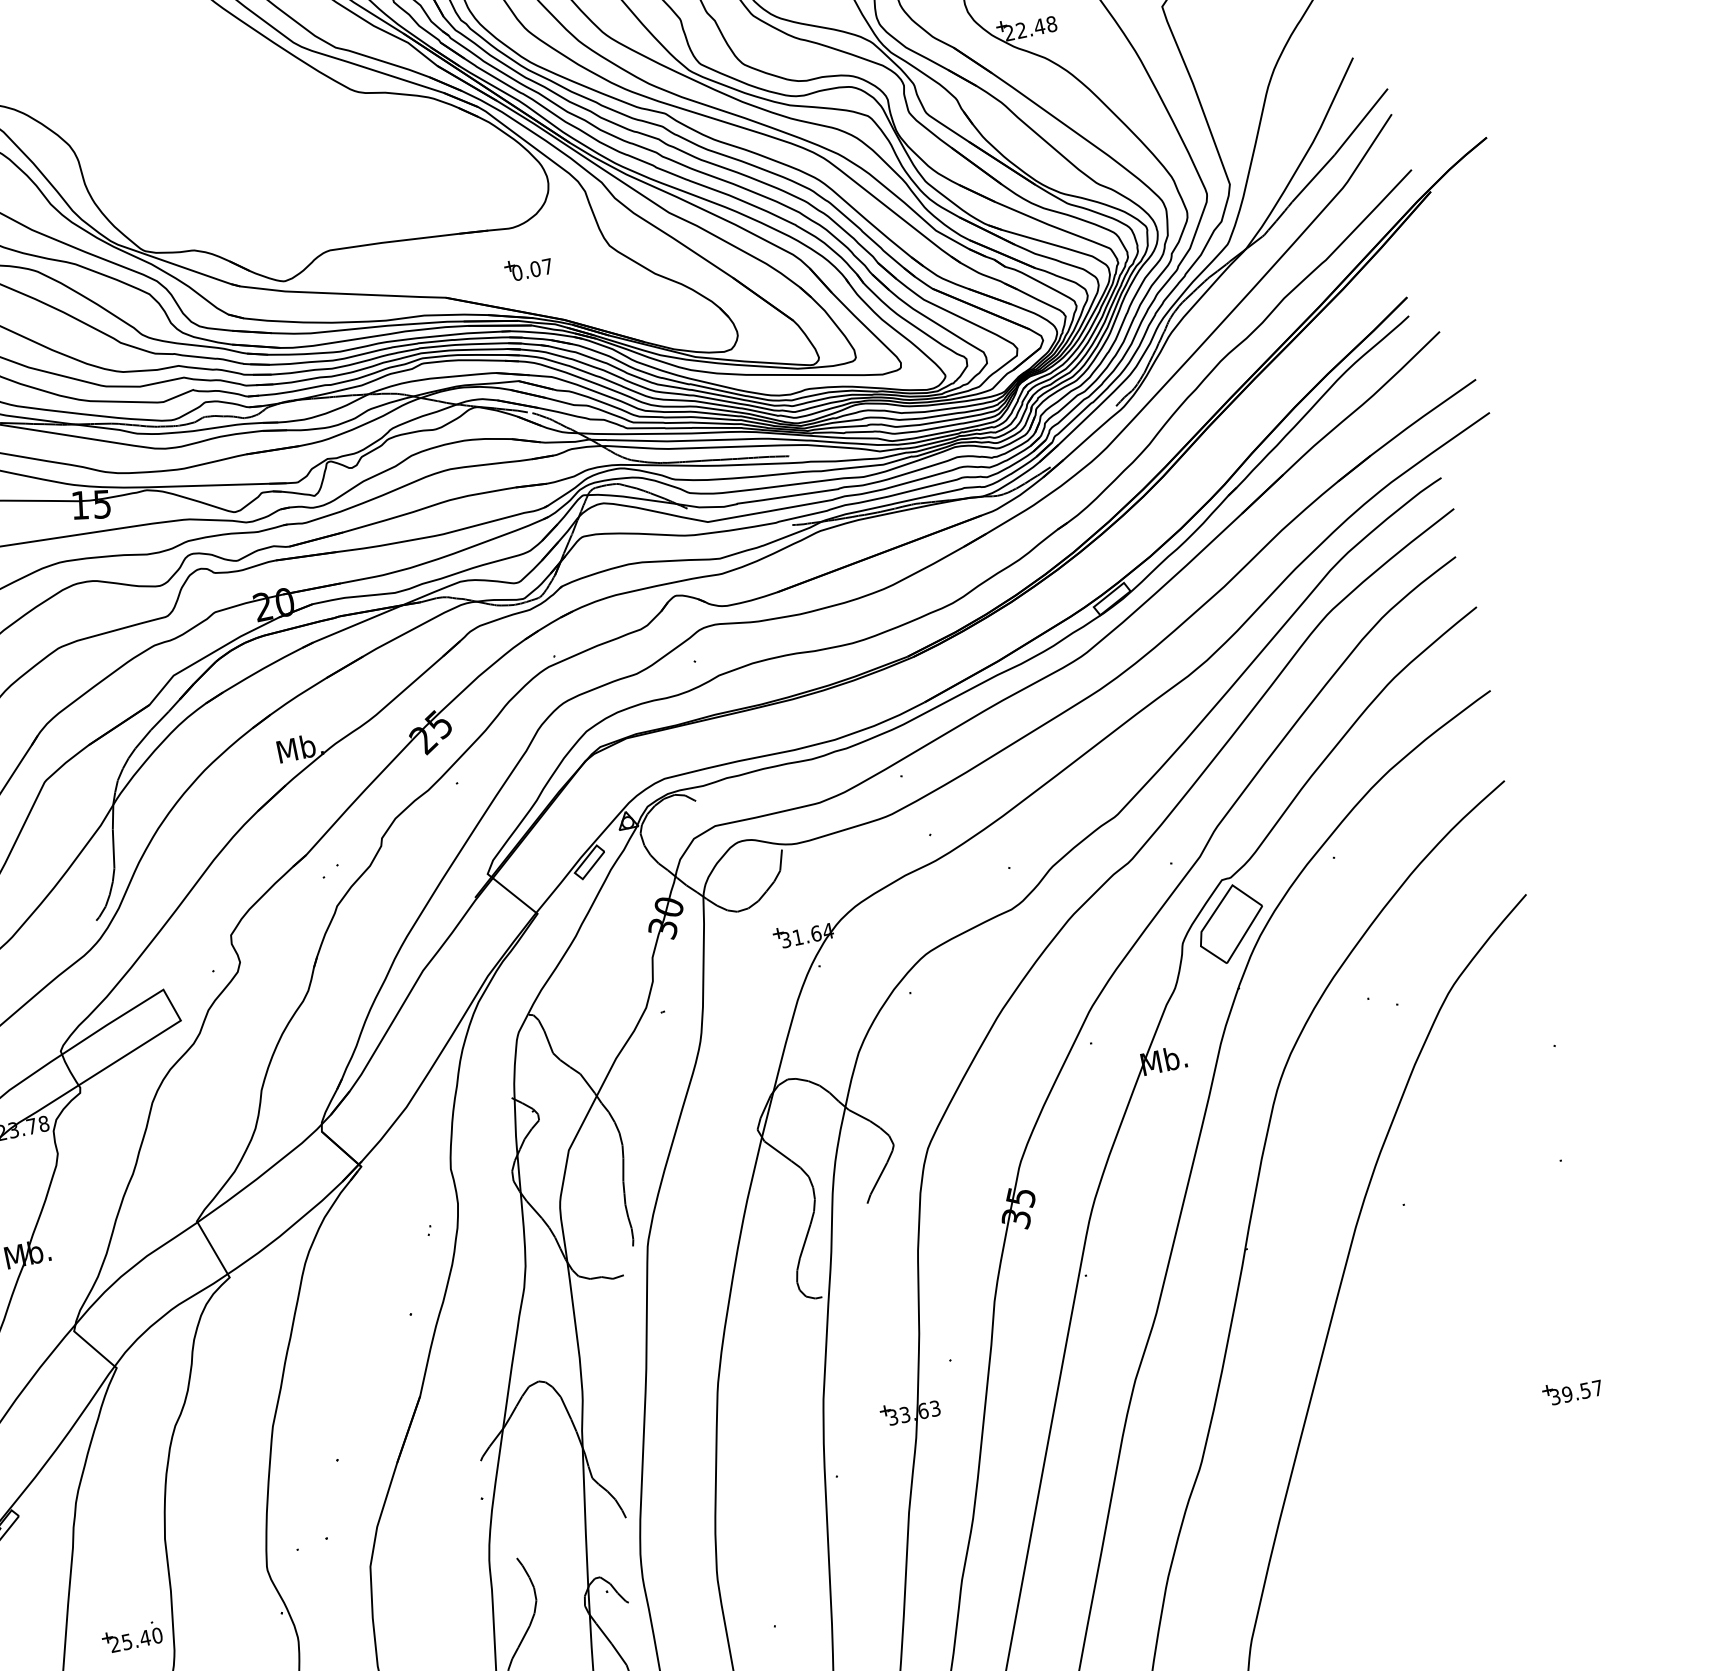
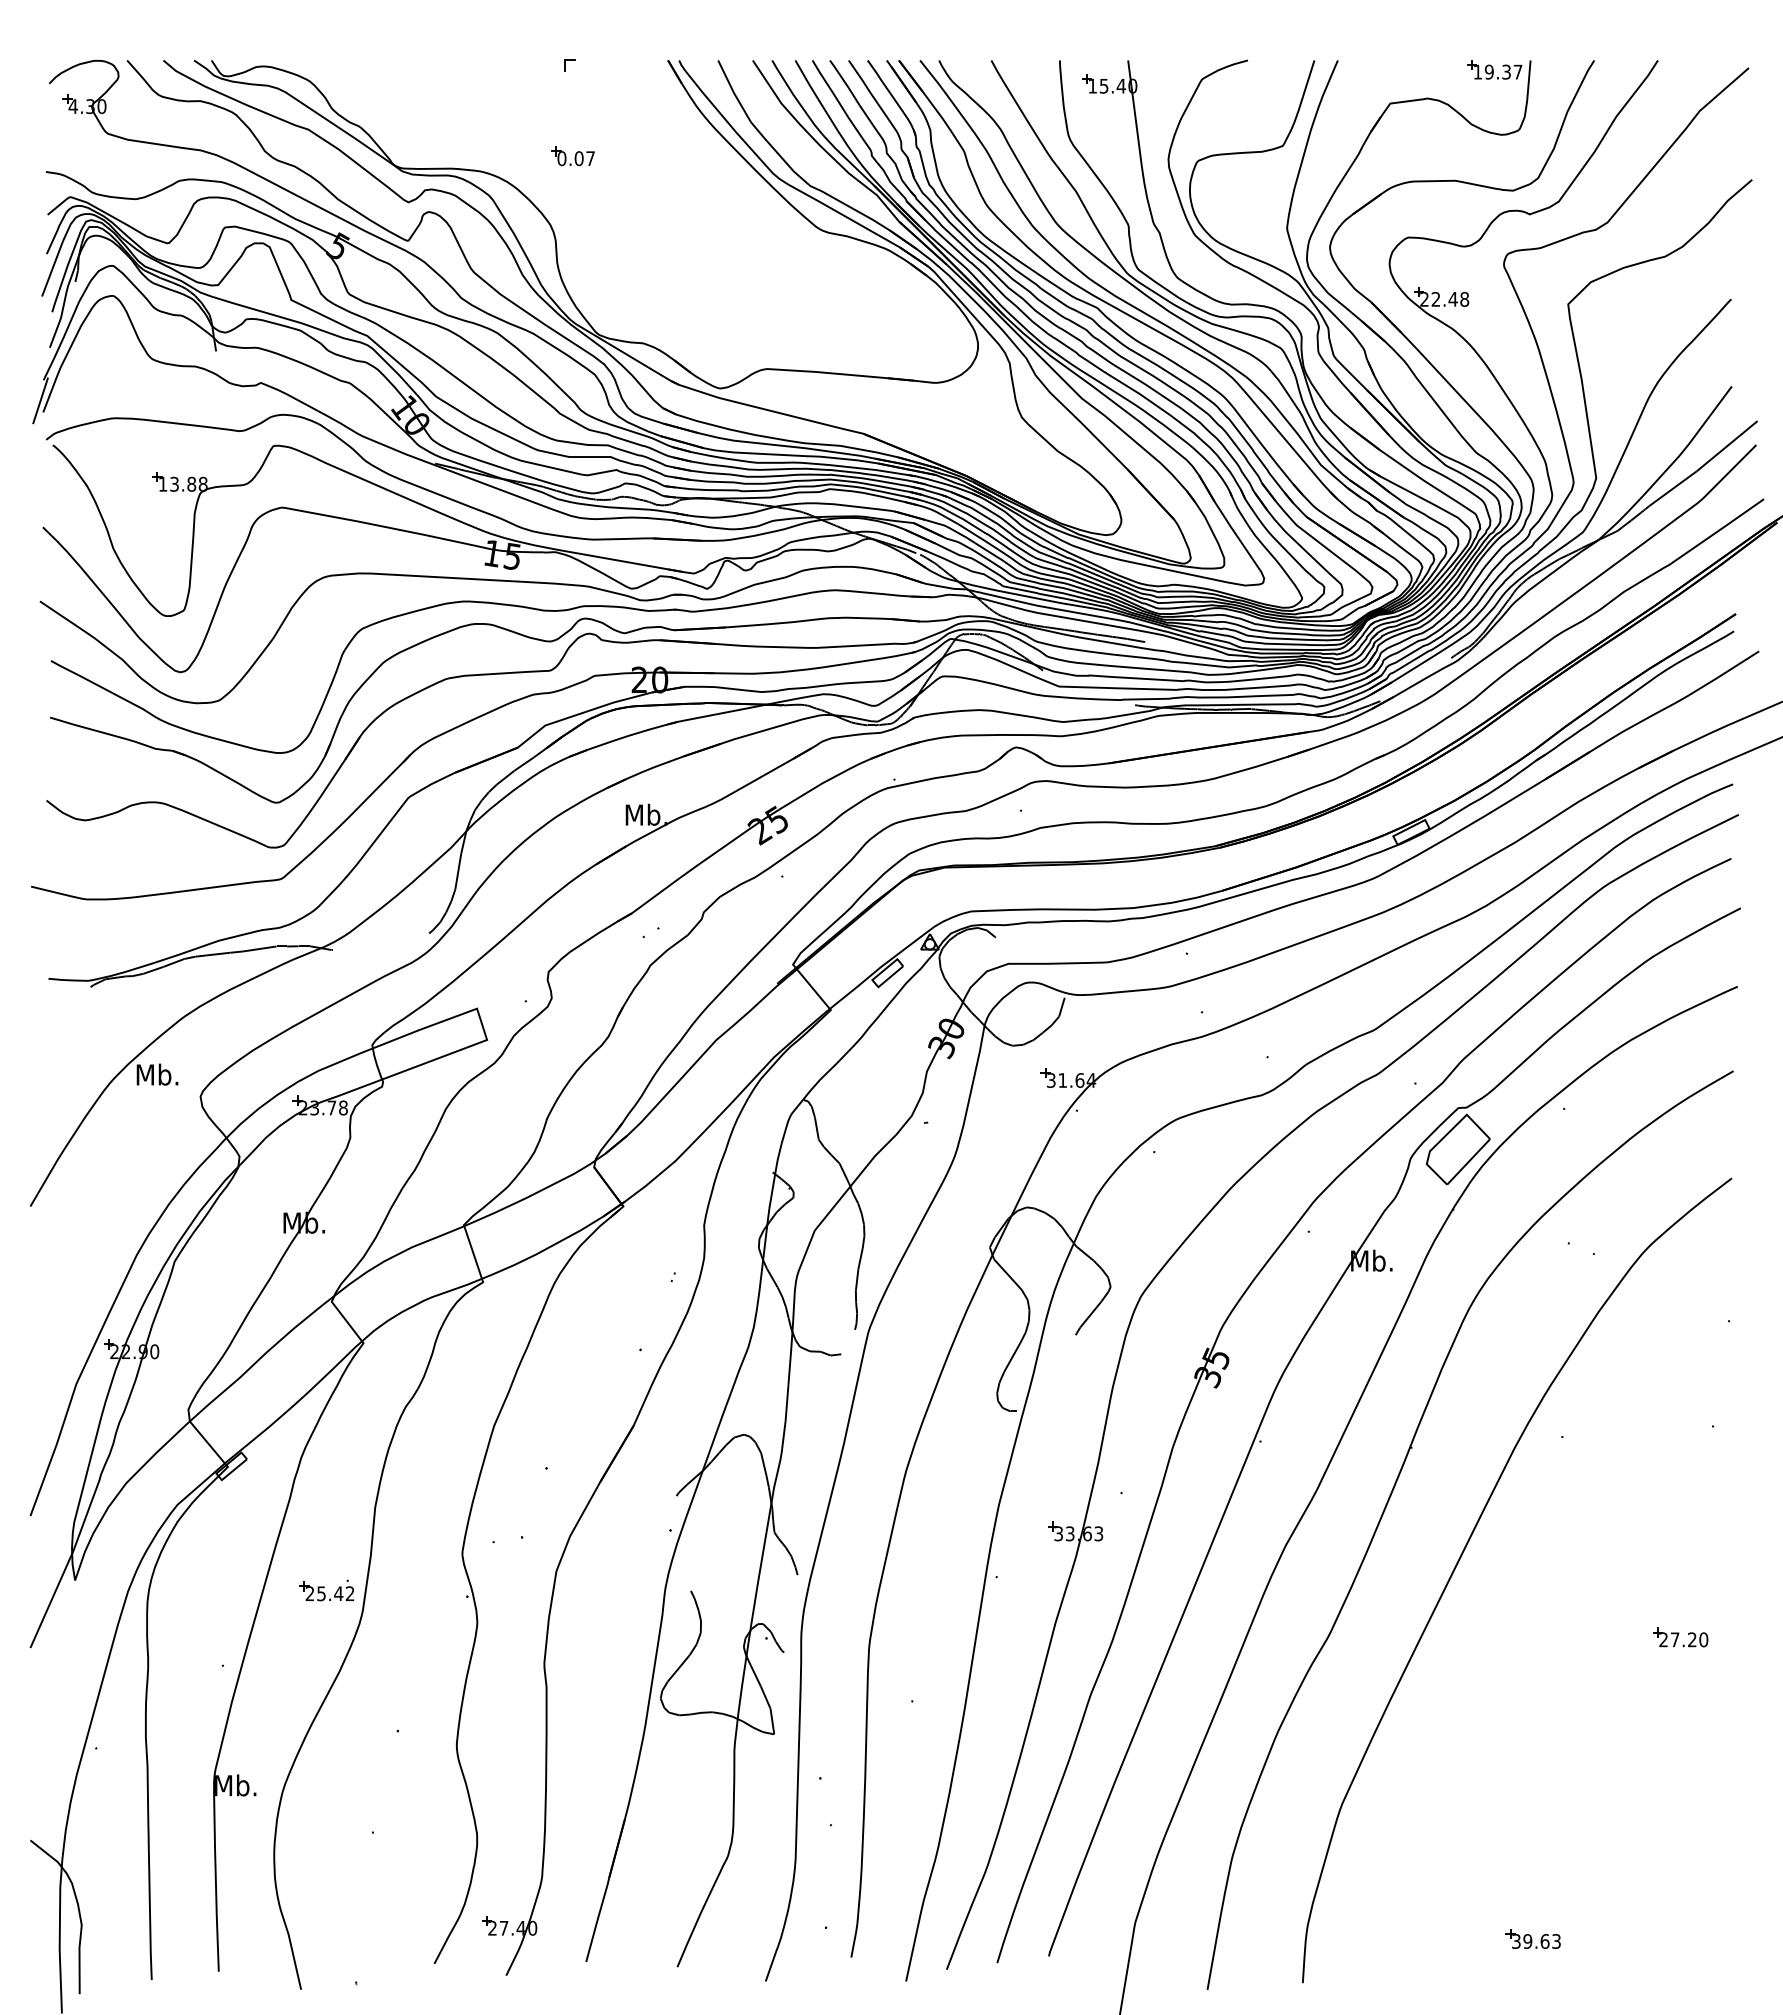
part: (528, 268) -> (572, 156), moved
text: (1576, 1392) -> (1683, 1639), 39.57 -> 27.20
text: (156, 1635) -> (349, 1593), 25.40 -> 25.42

